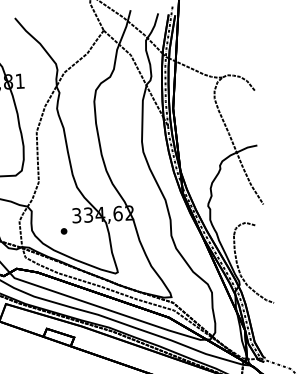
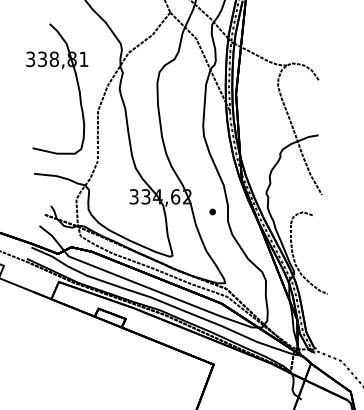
part: (63, 230) -> (212, 211), moved

